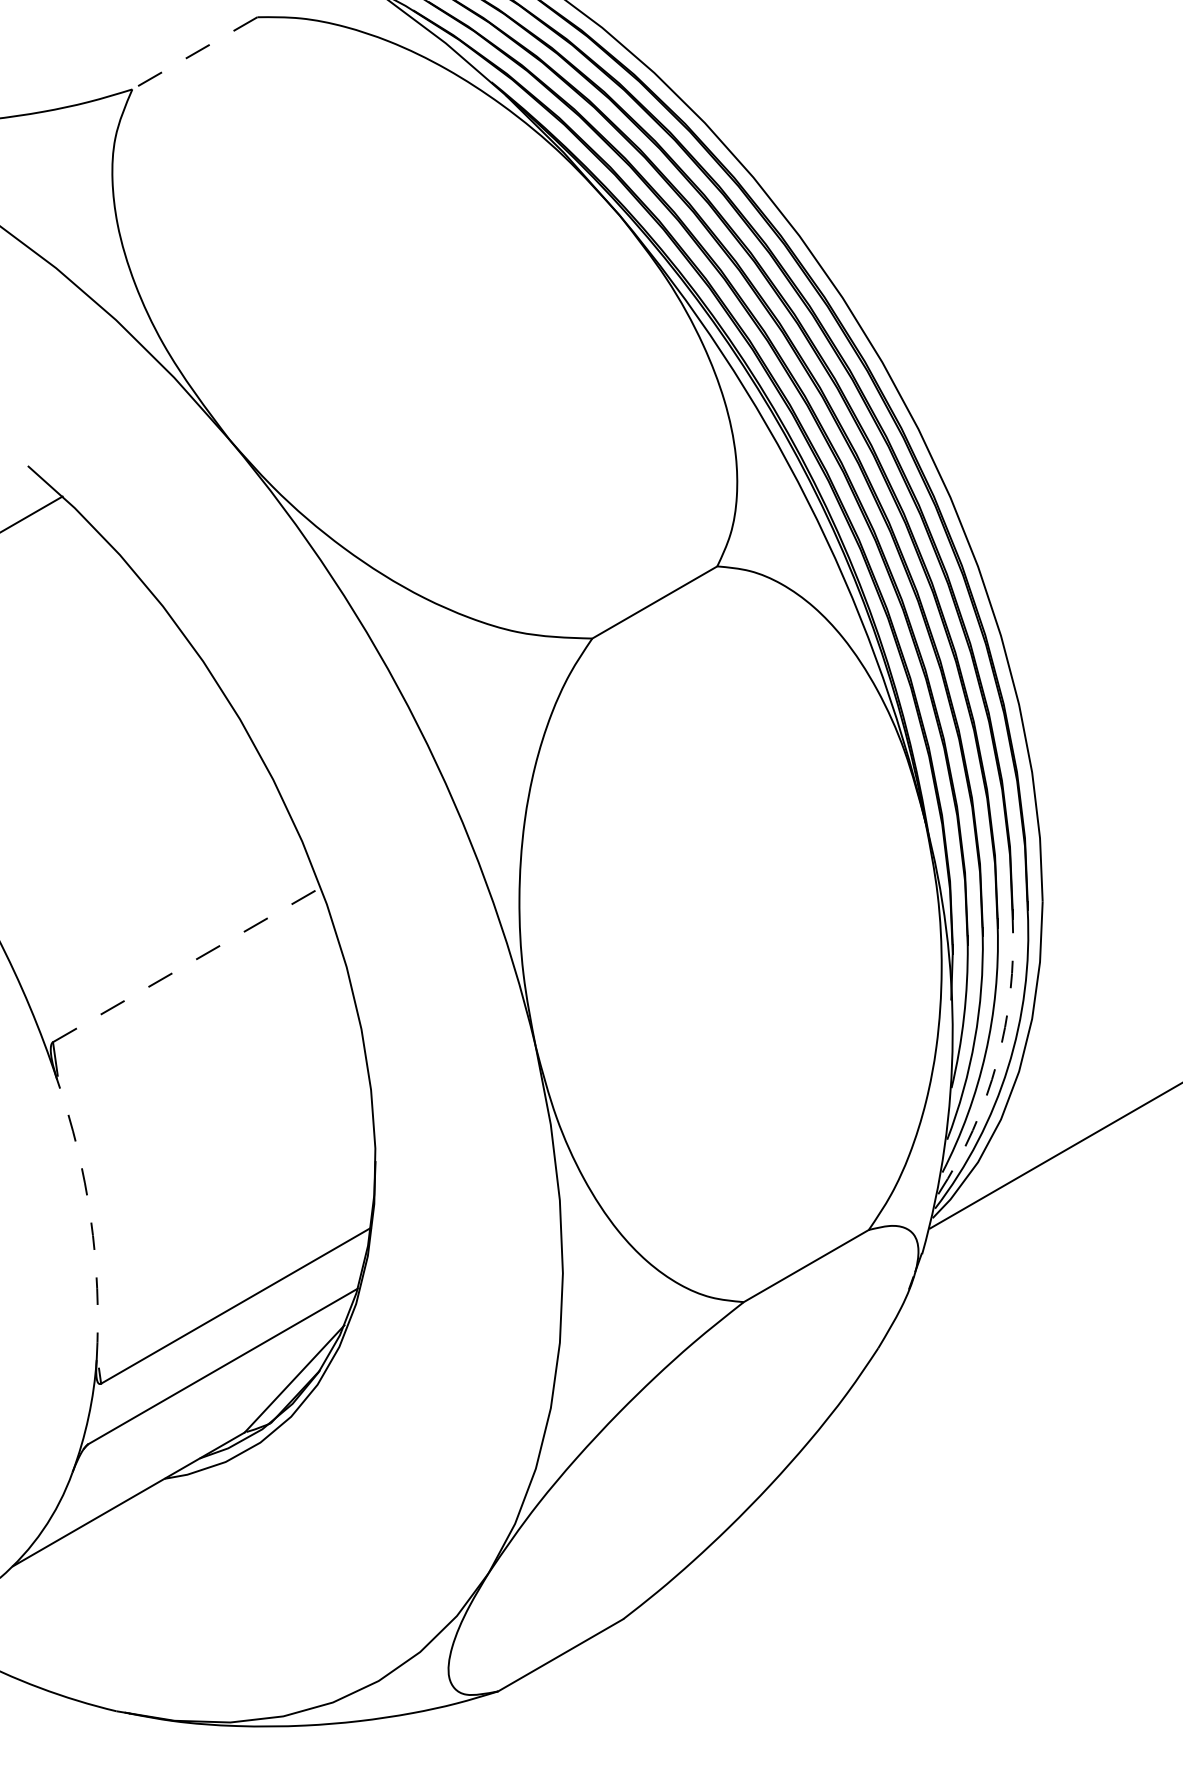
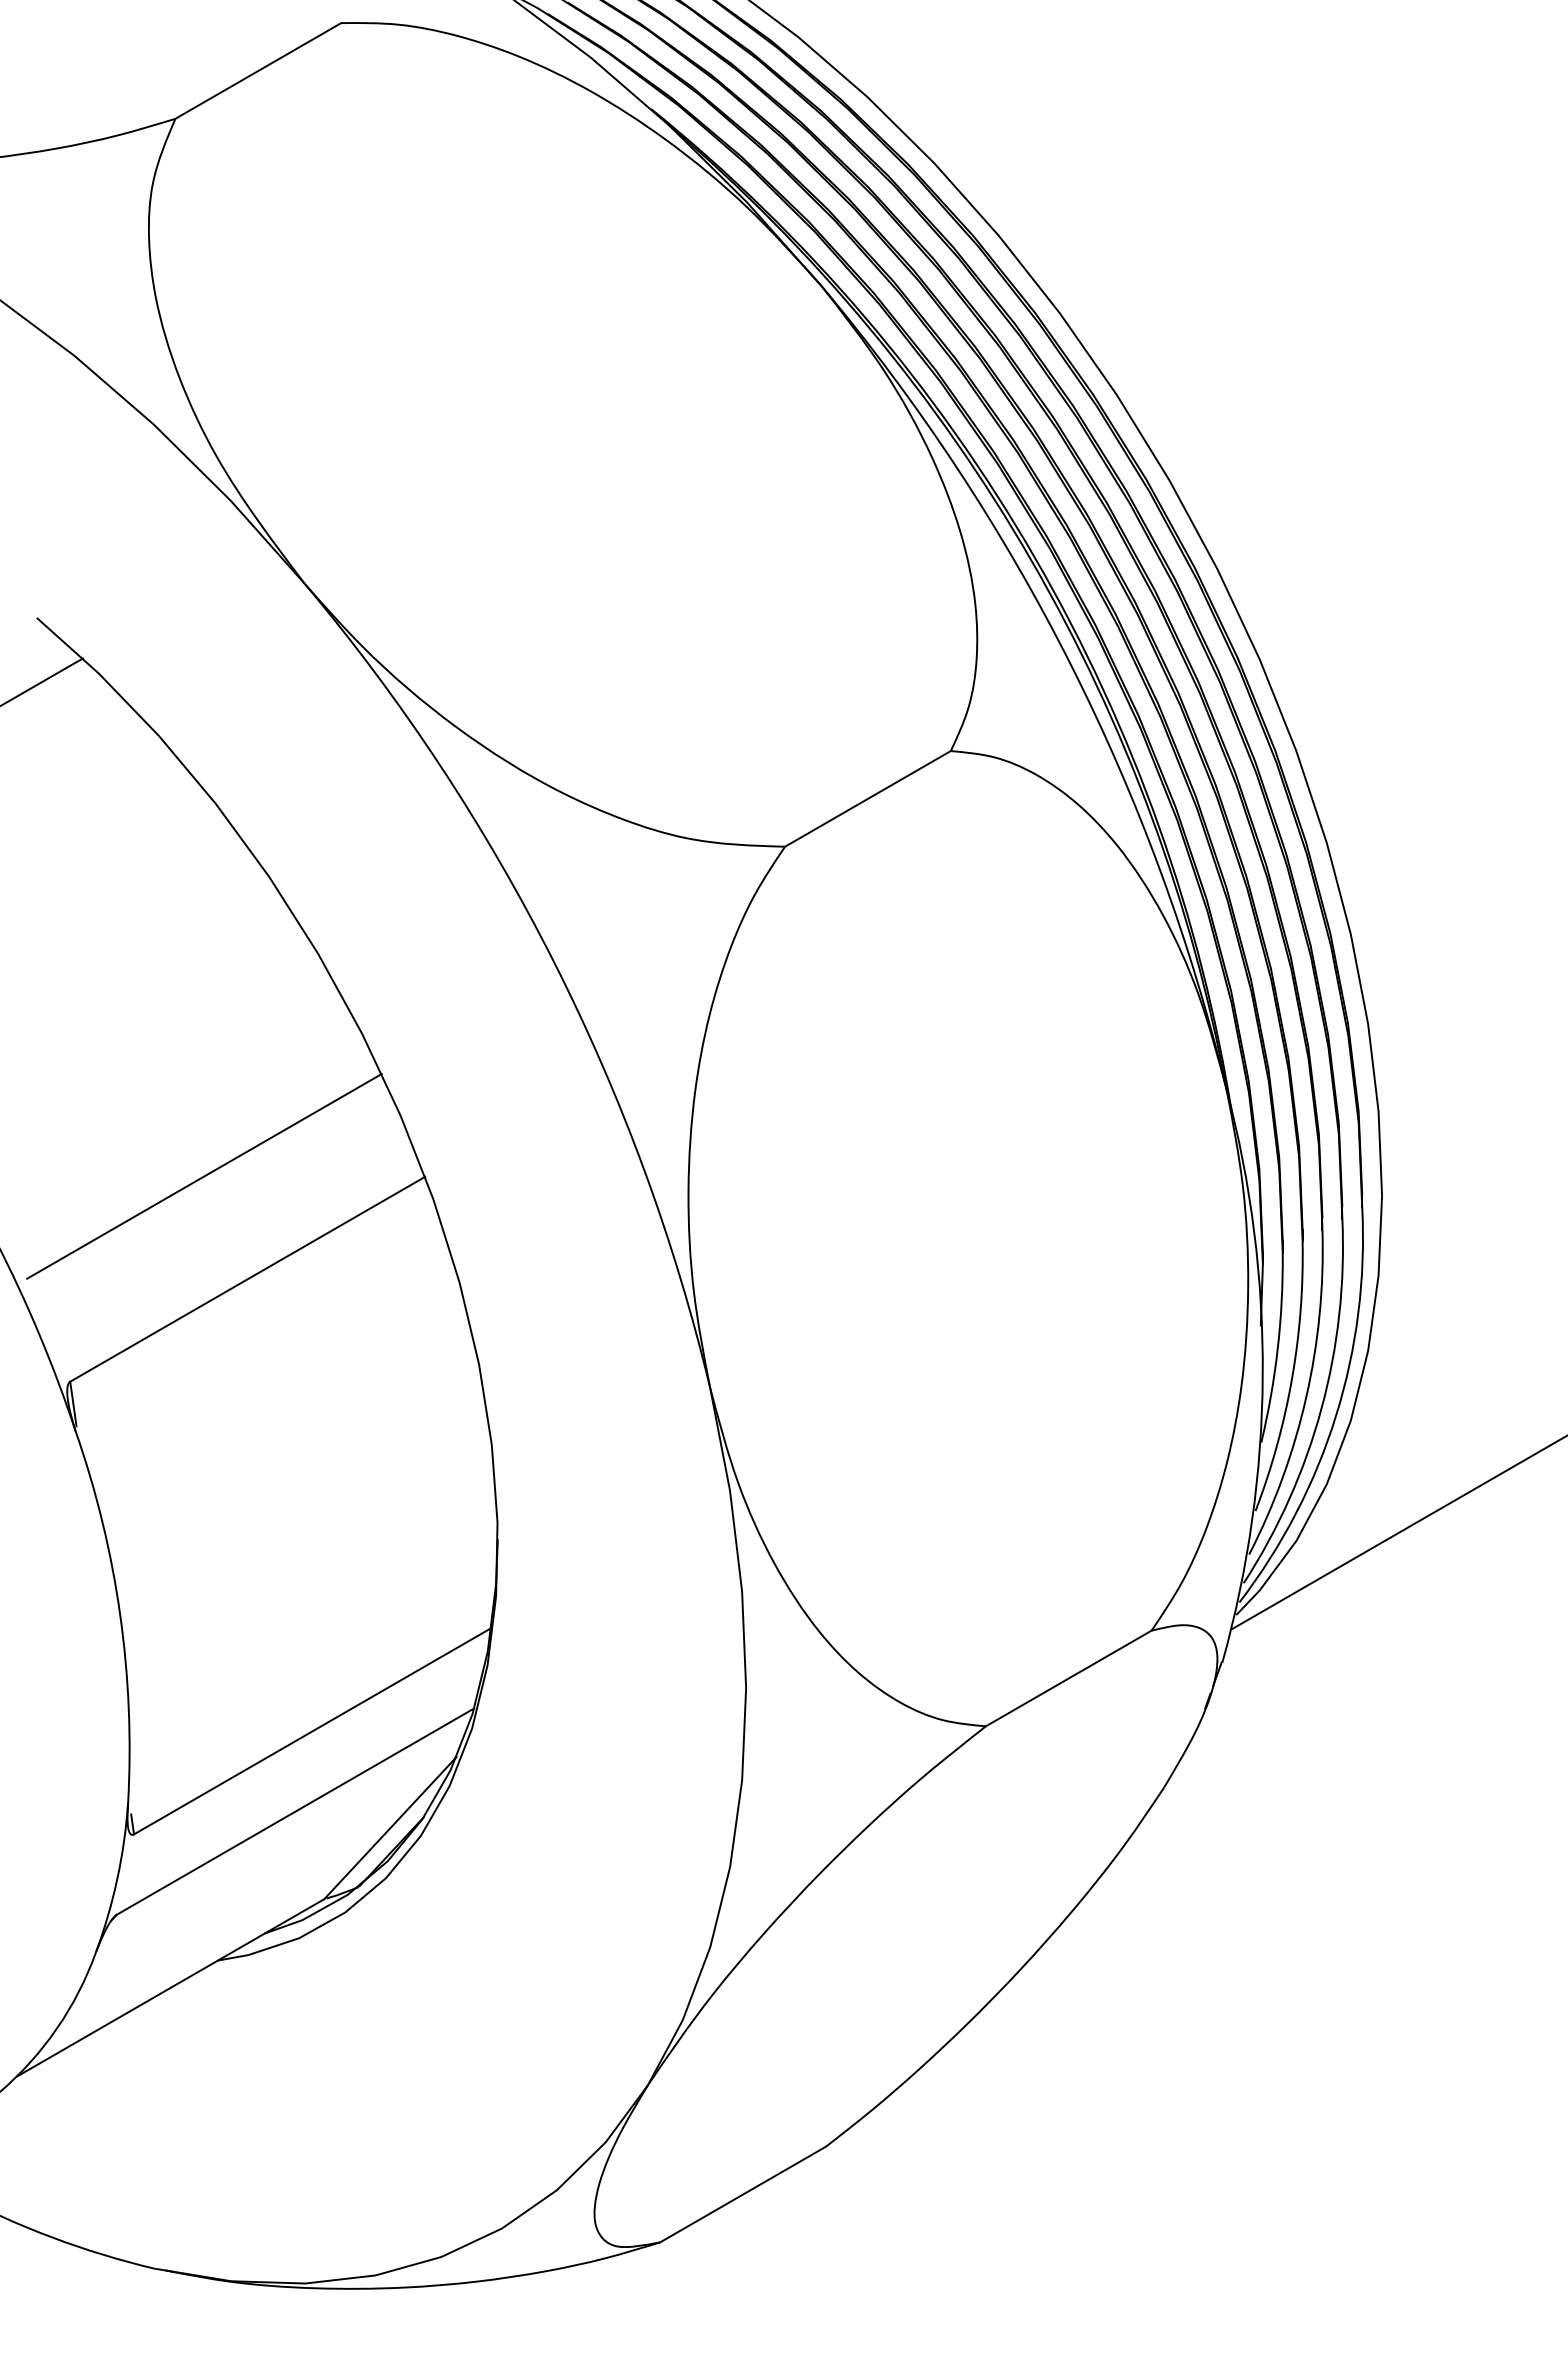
line: (195, 52) -> (258, 70), dashed -> solid
line: (154, 886) -> (204, 1175), added
line: (186, 965) -> (247, 1279), dashed -> solid
arc: (996, 1062) -> (1321, 1408), dashed -> solid
arc: (90, 1217) -> (120, 1614), dashed -> solid

